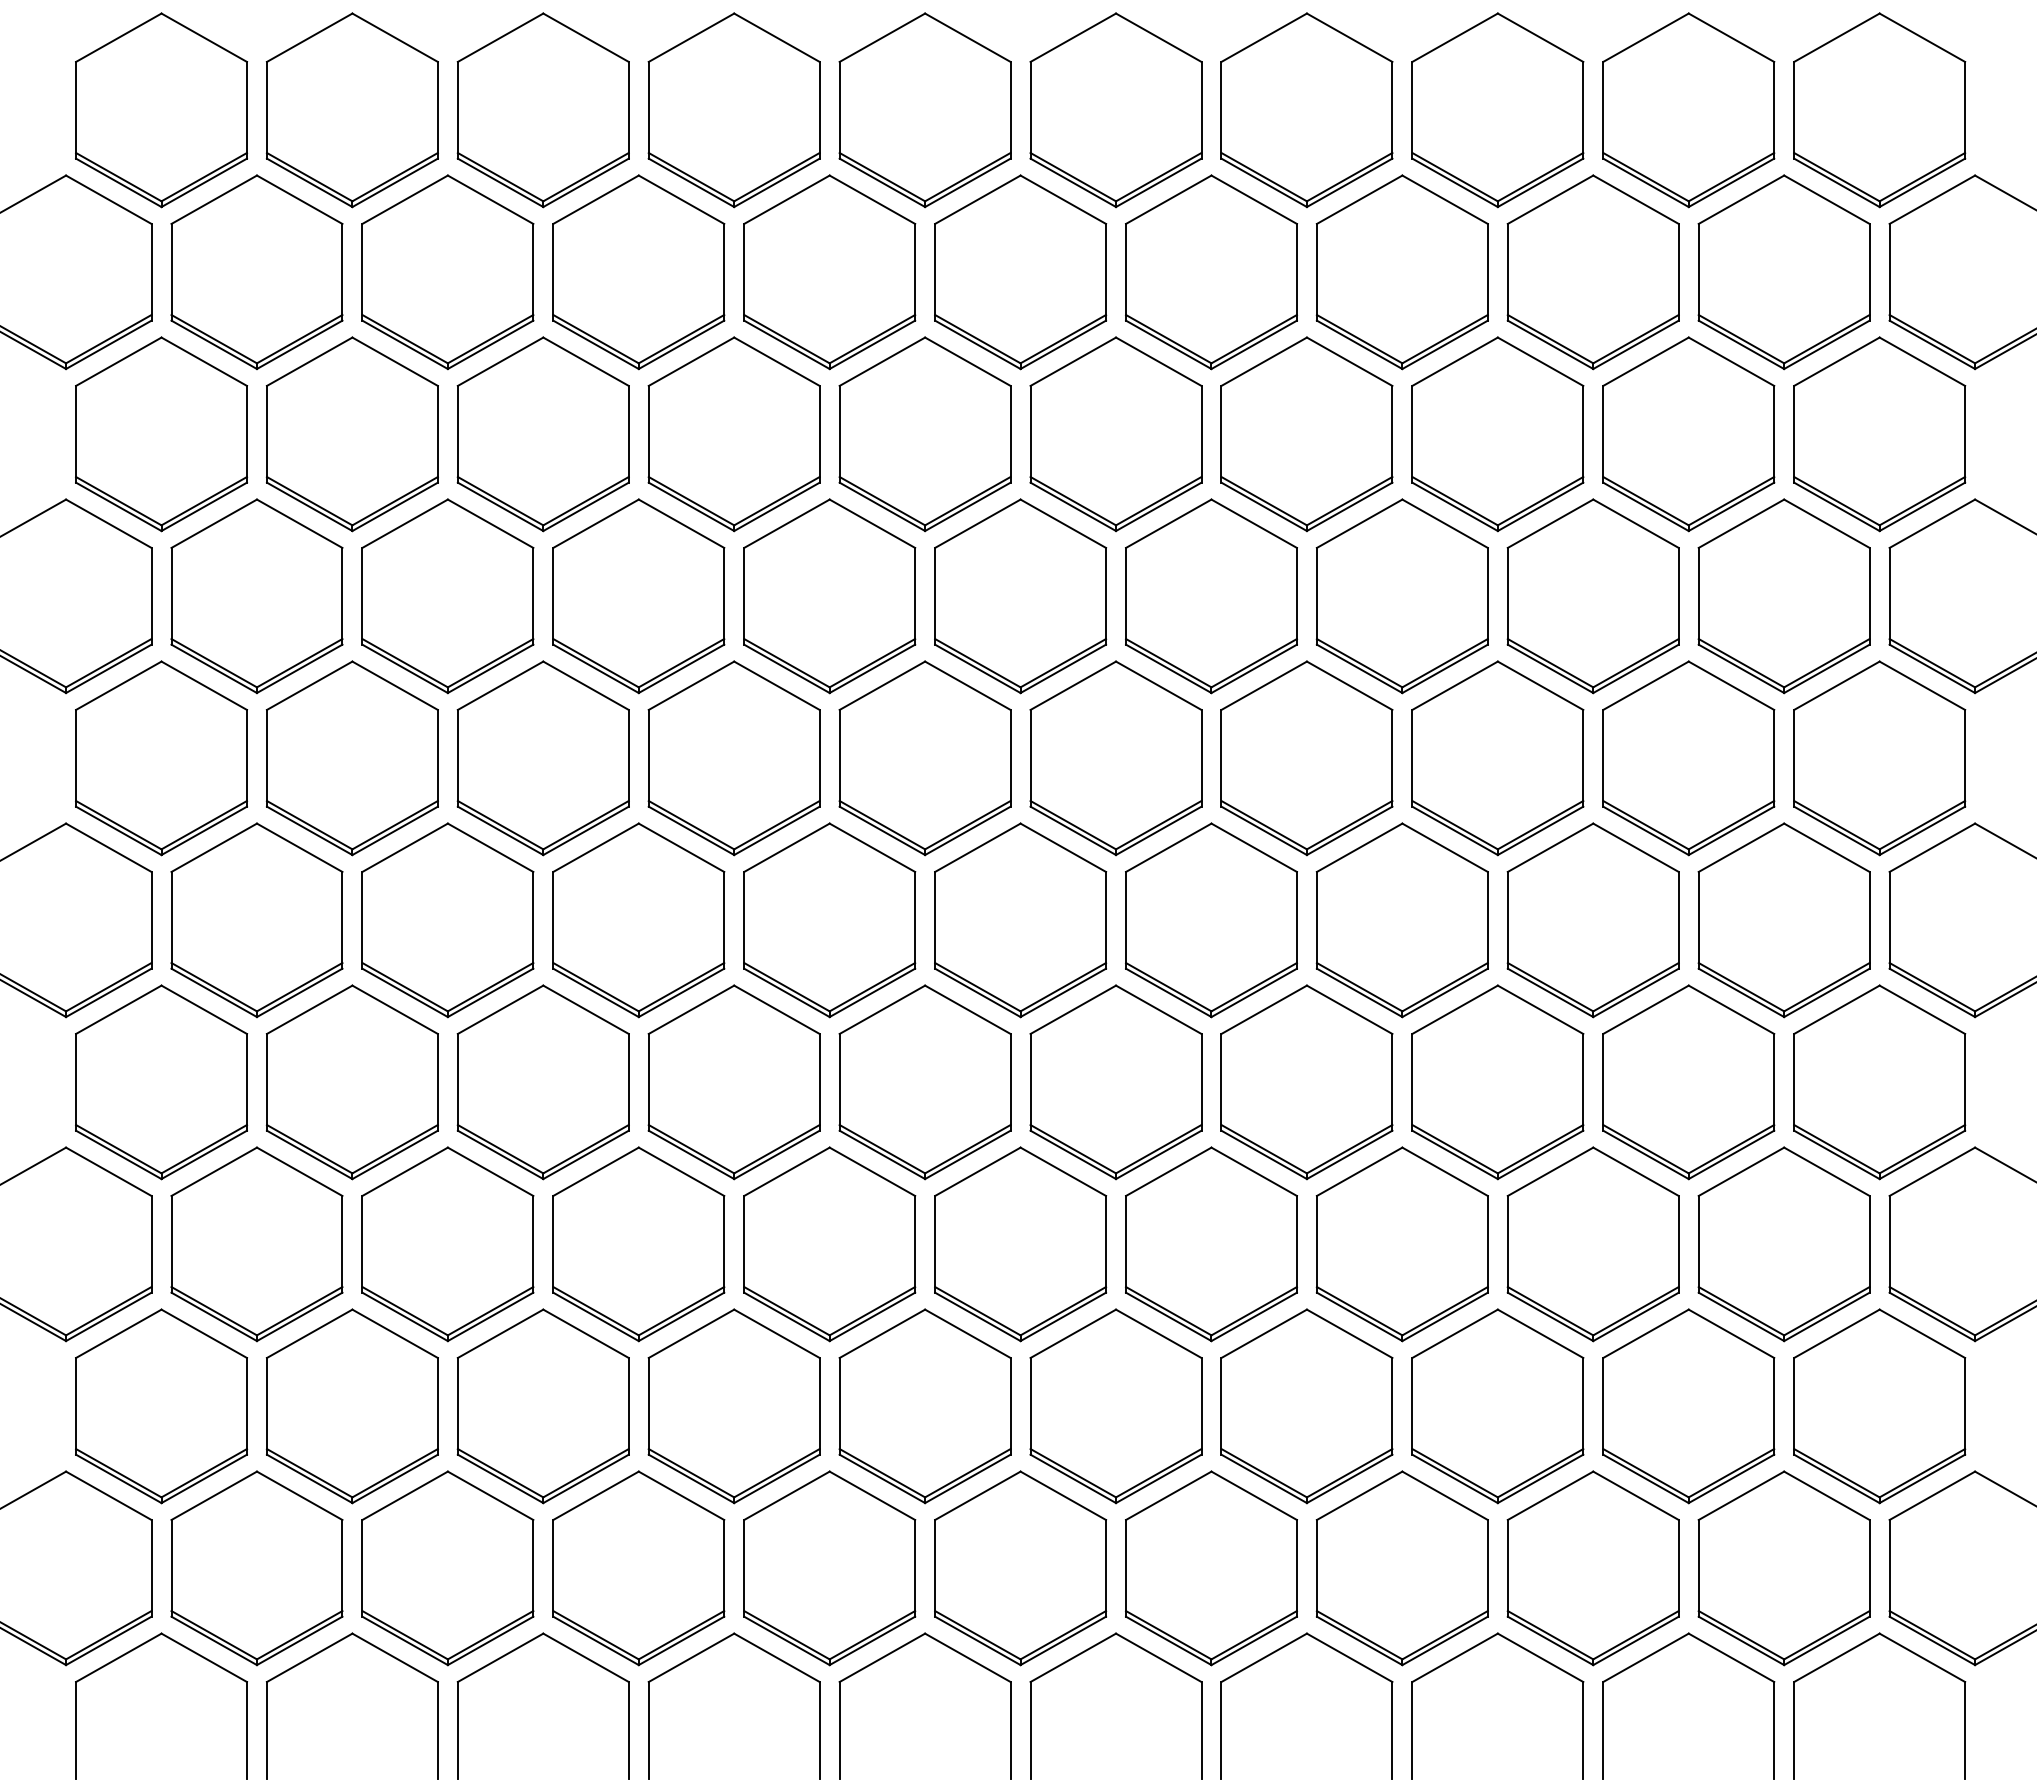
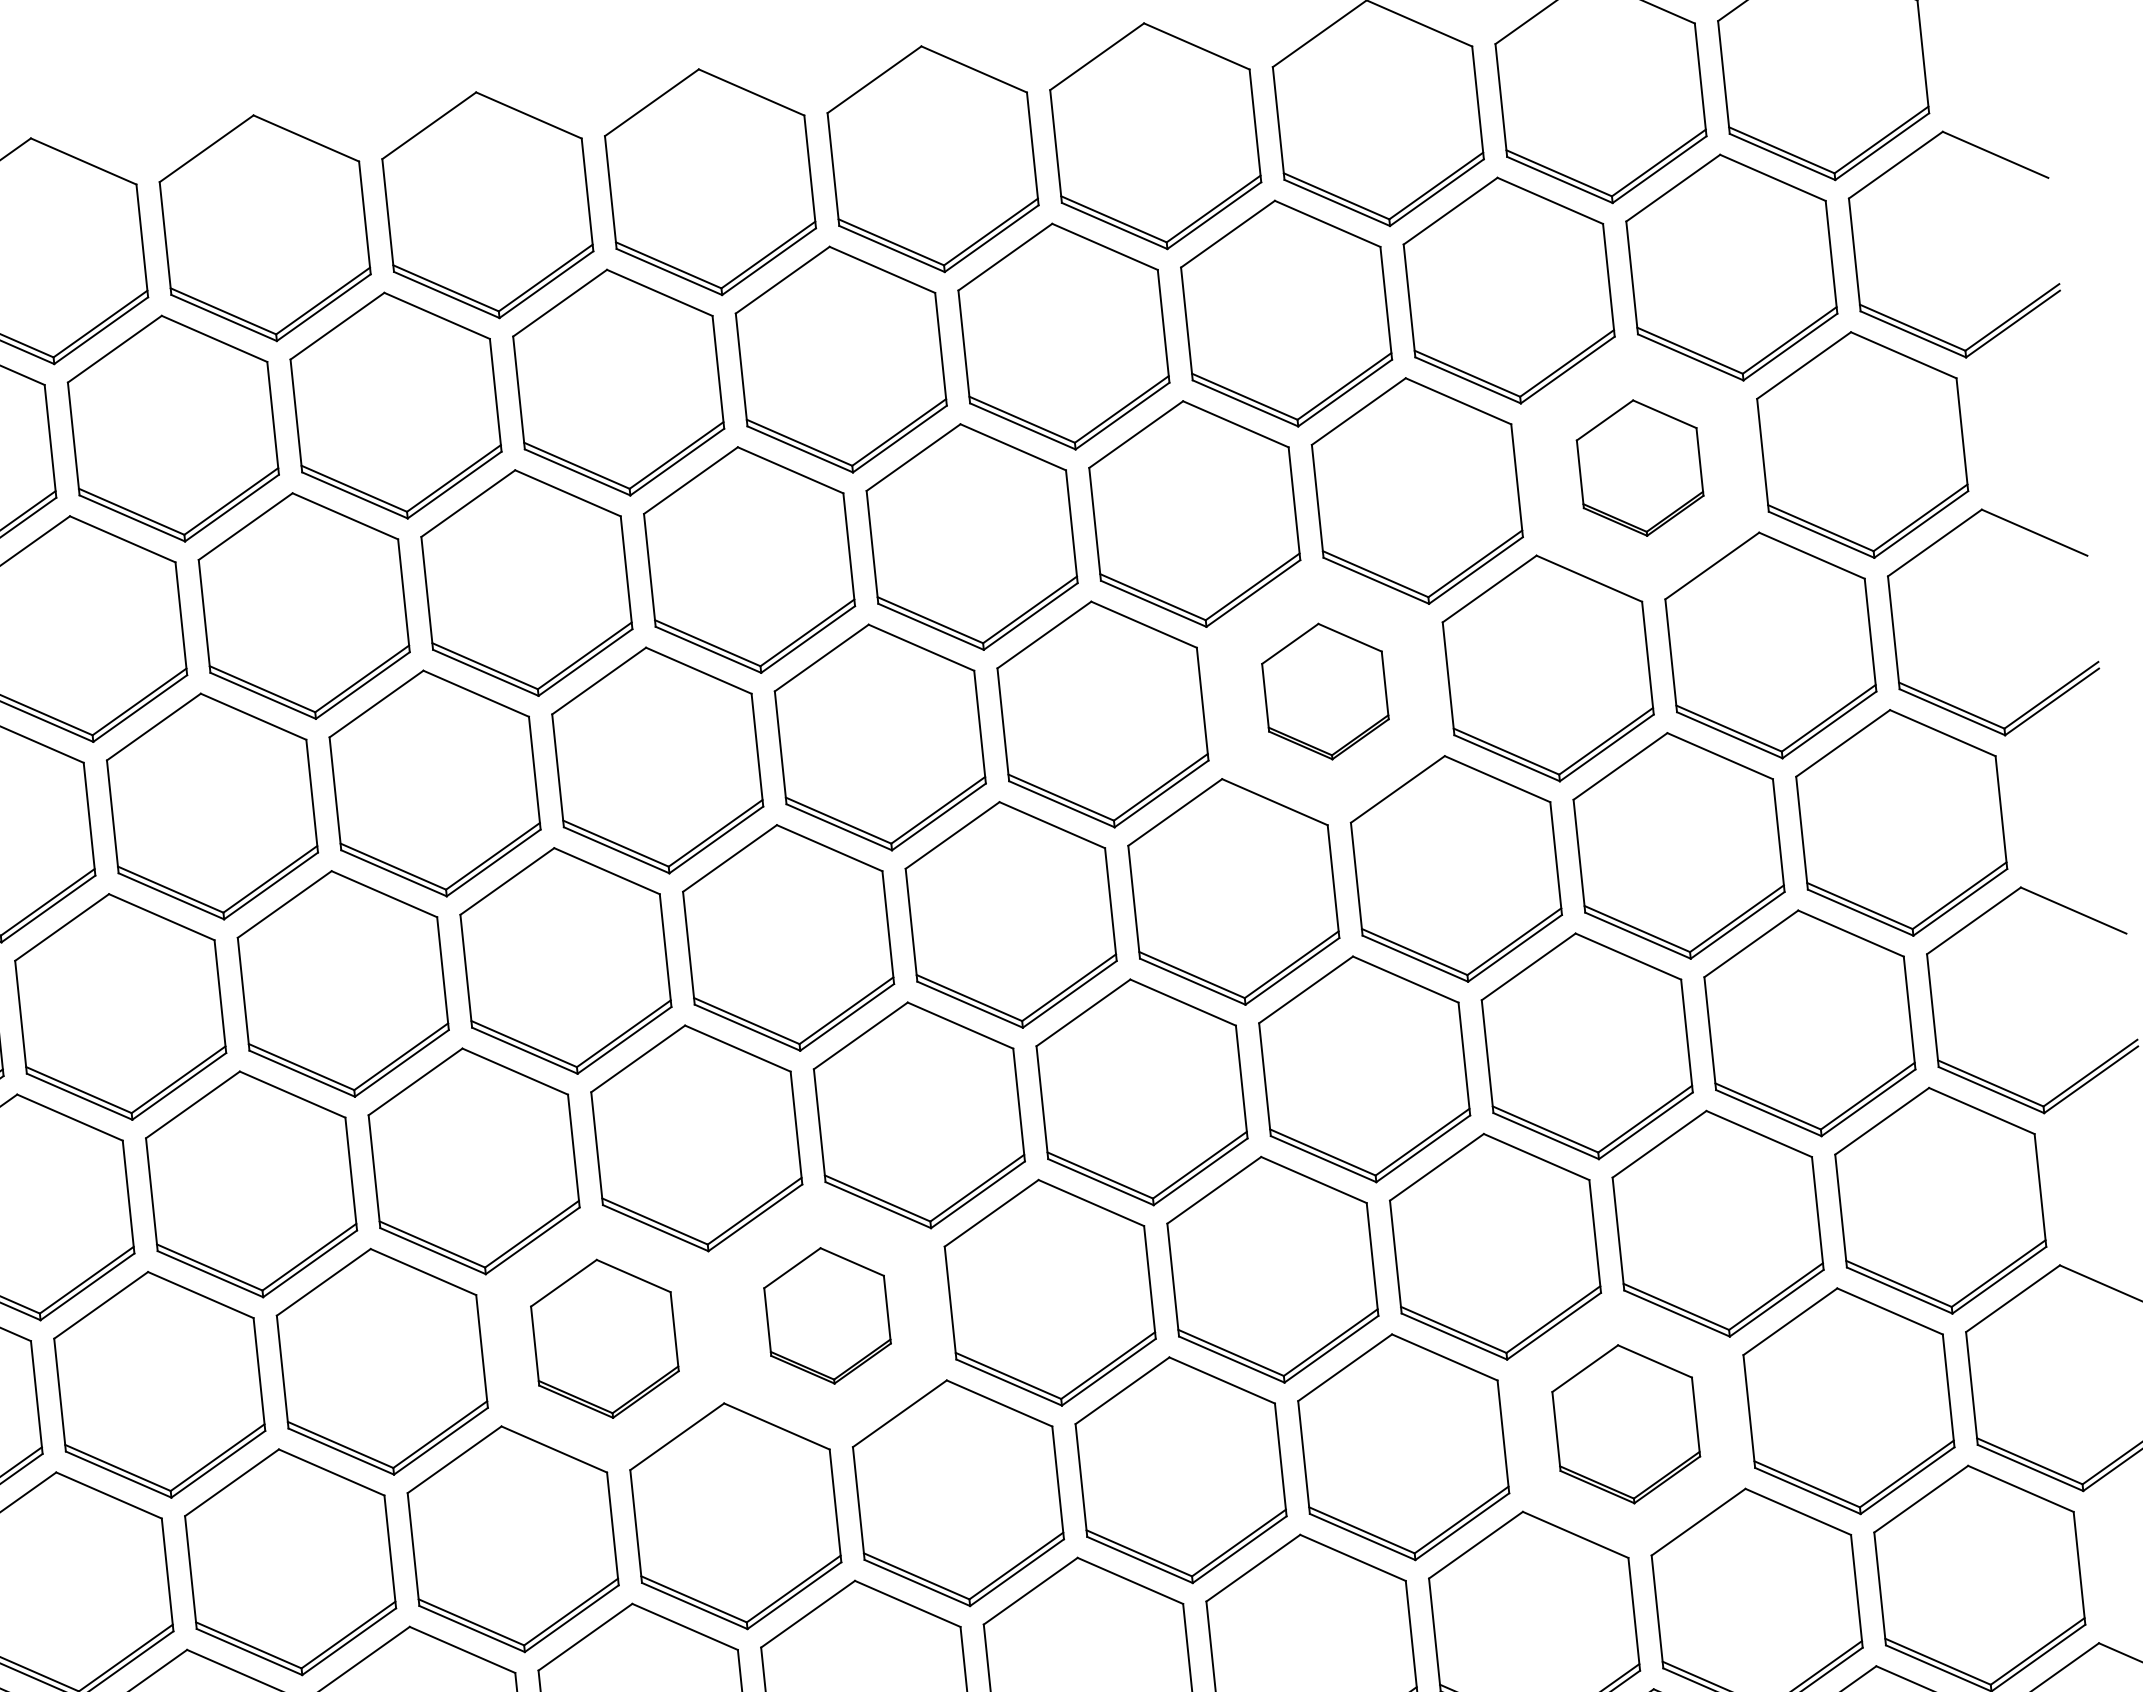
part: (1688, 434) -> (1639, 468), size x0.6
part: (1401, 596) -> (1324, 691), size x0.6
part: (733, 1082) -> (604, 1339), size x0.7
part: (924, 1082) -> (826, 1316), size x0.6
part: (1592, 1244) -> (1625, 1424), size x0.7

